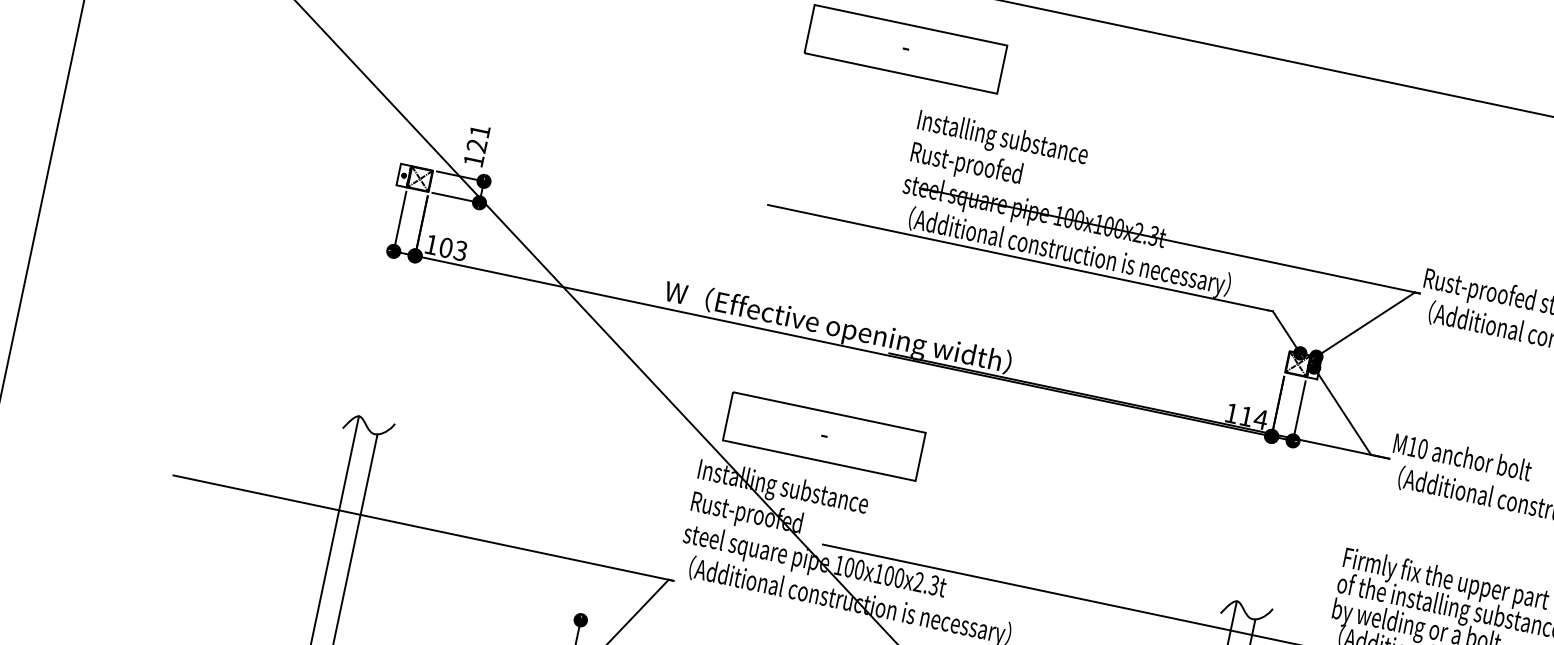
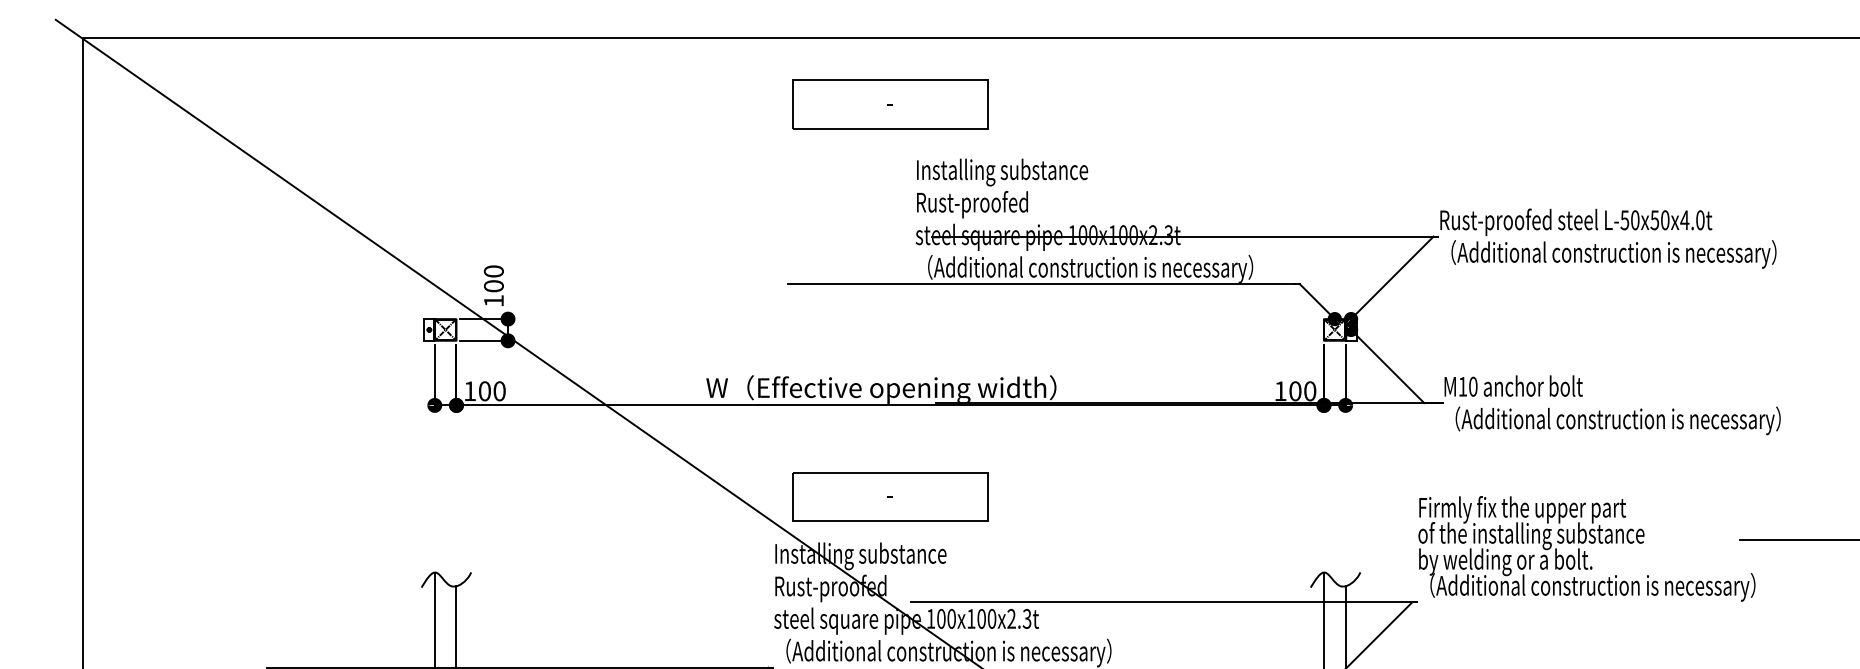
text: (478, 138) -> (493, 278), 121 -> 100
text: (460, 251) -> (499, 391), 103 -> 100
text: (1253, 418) -> (1302, 391), 114 -> 100

